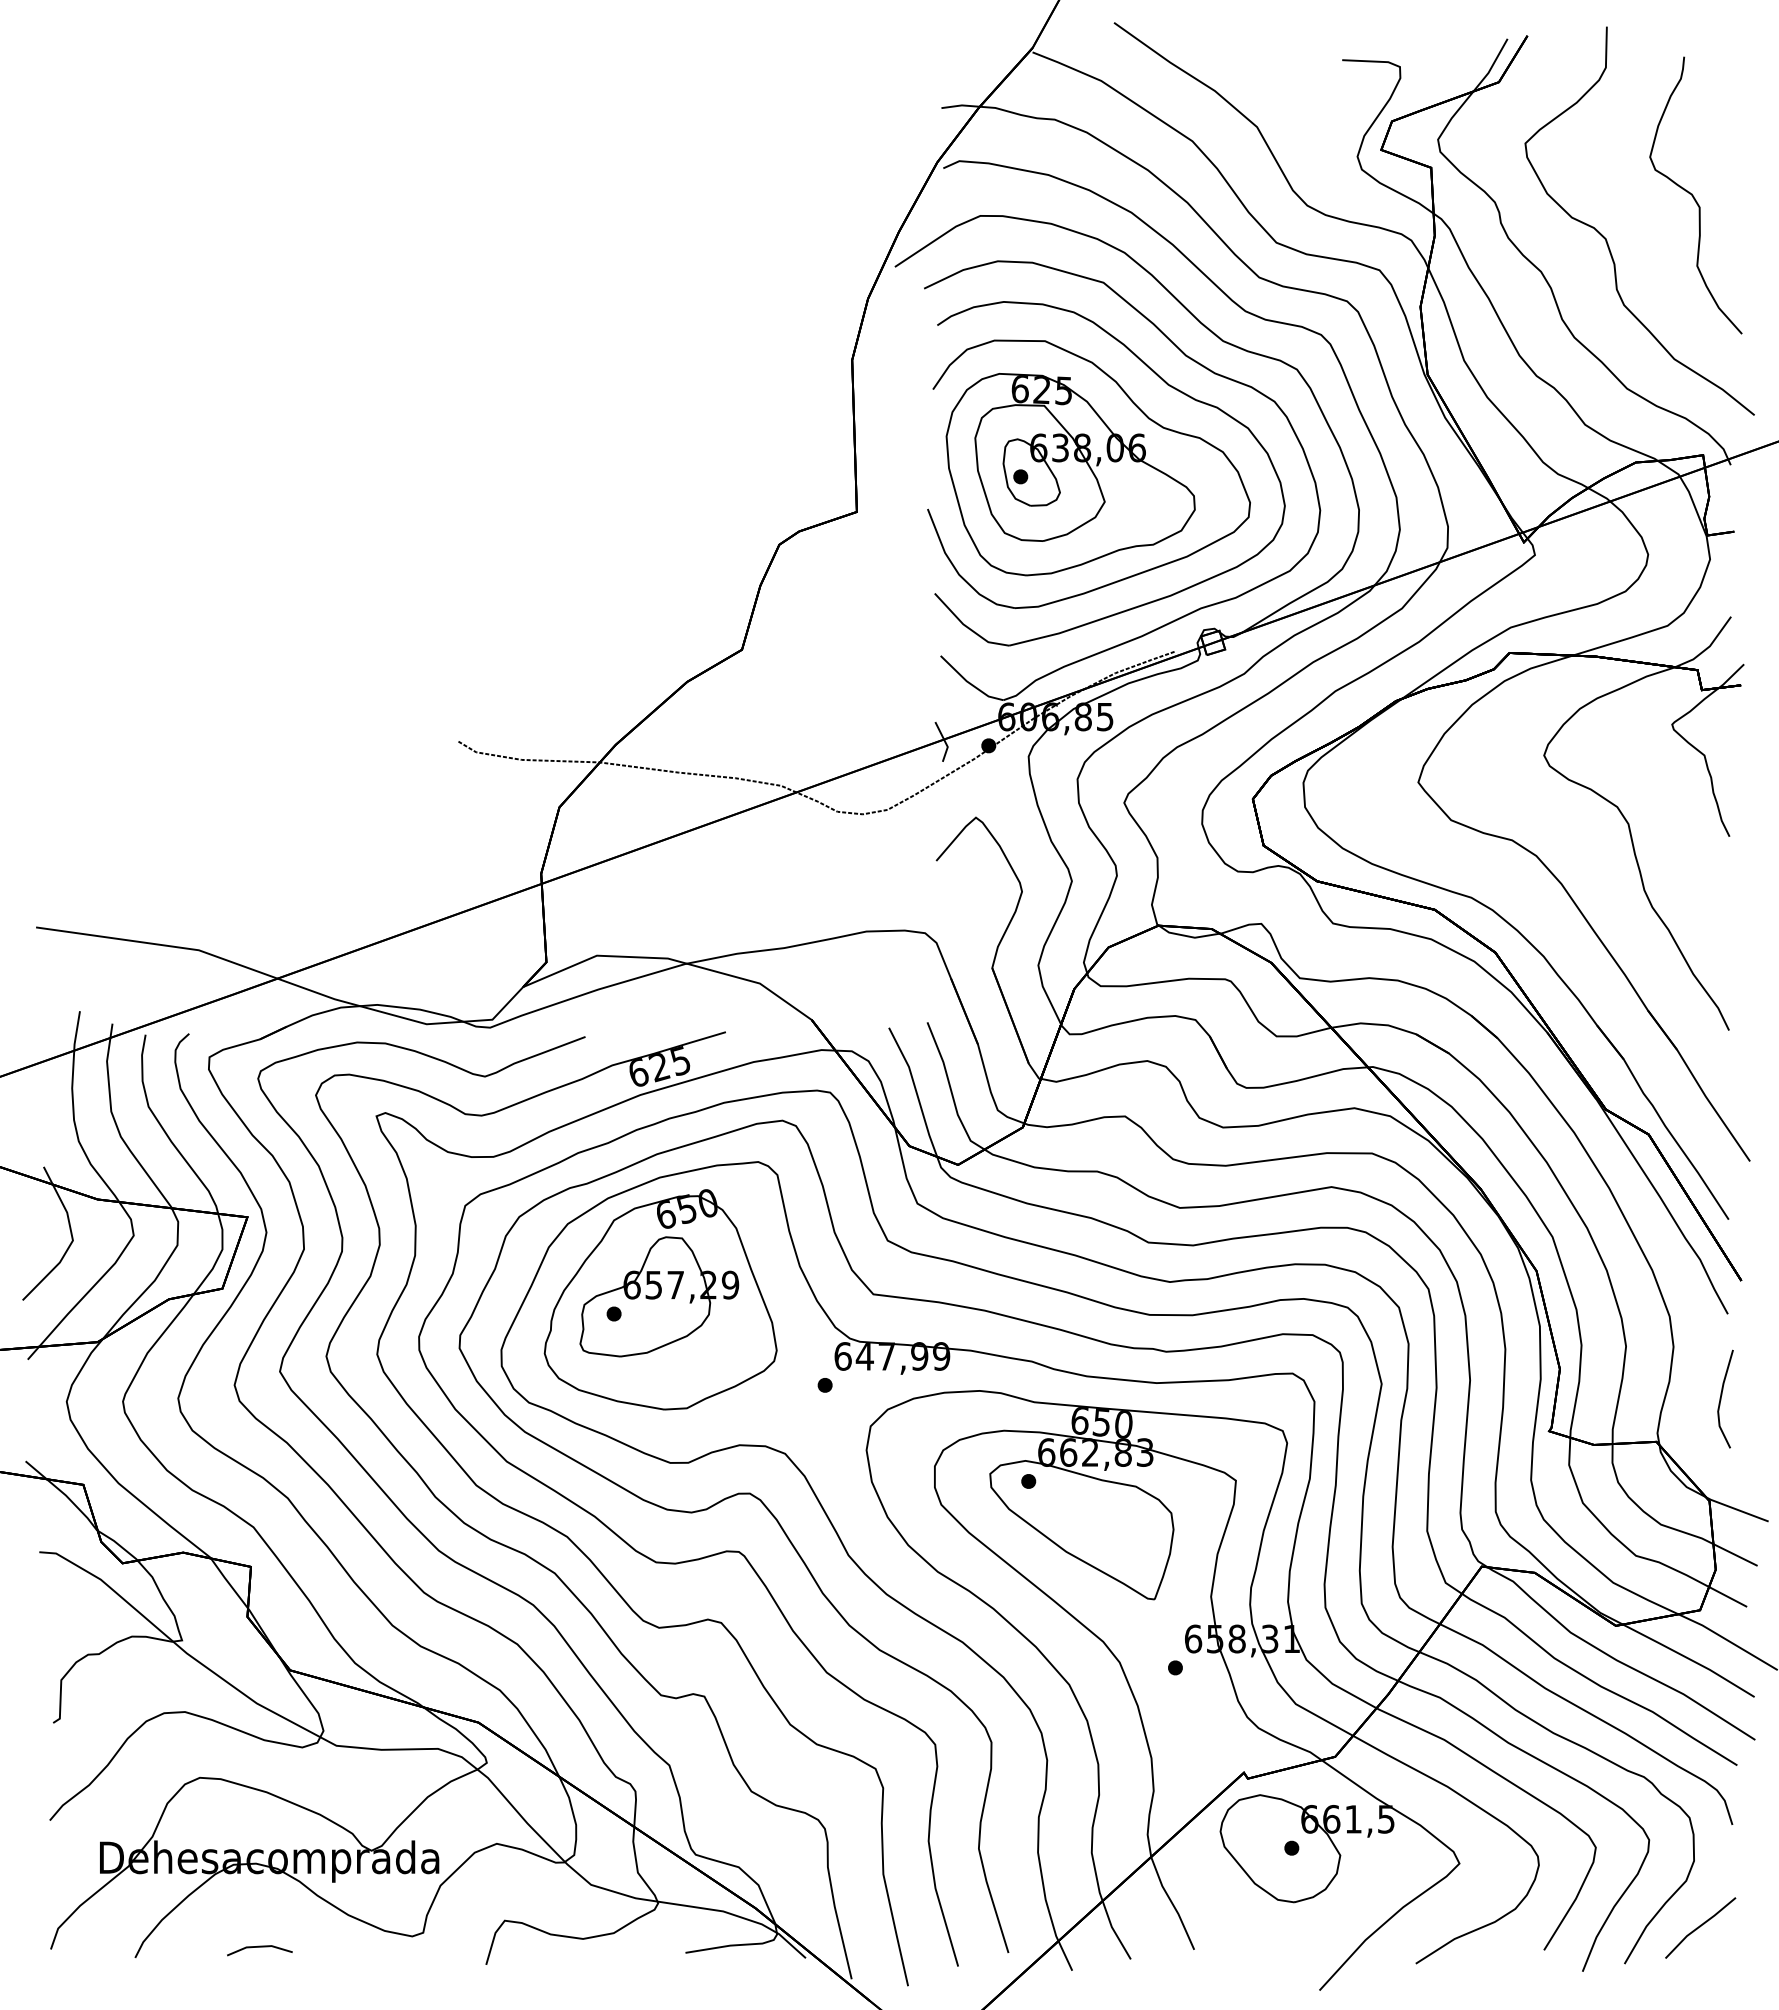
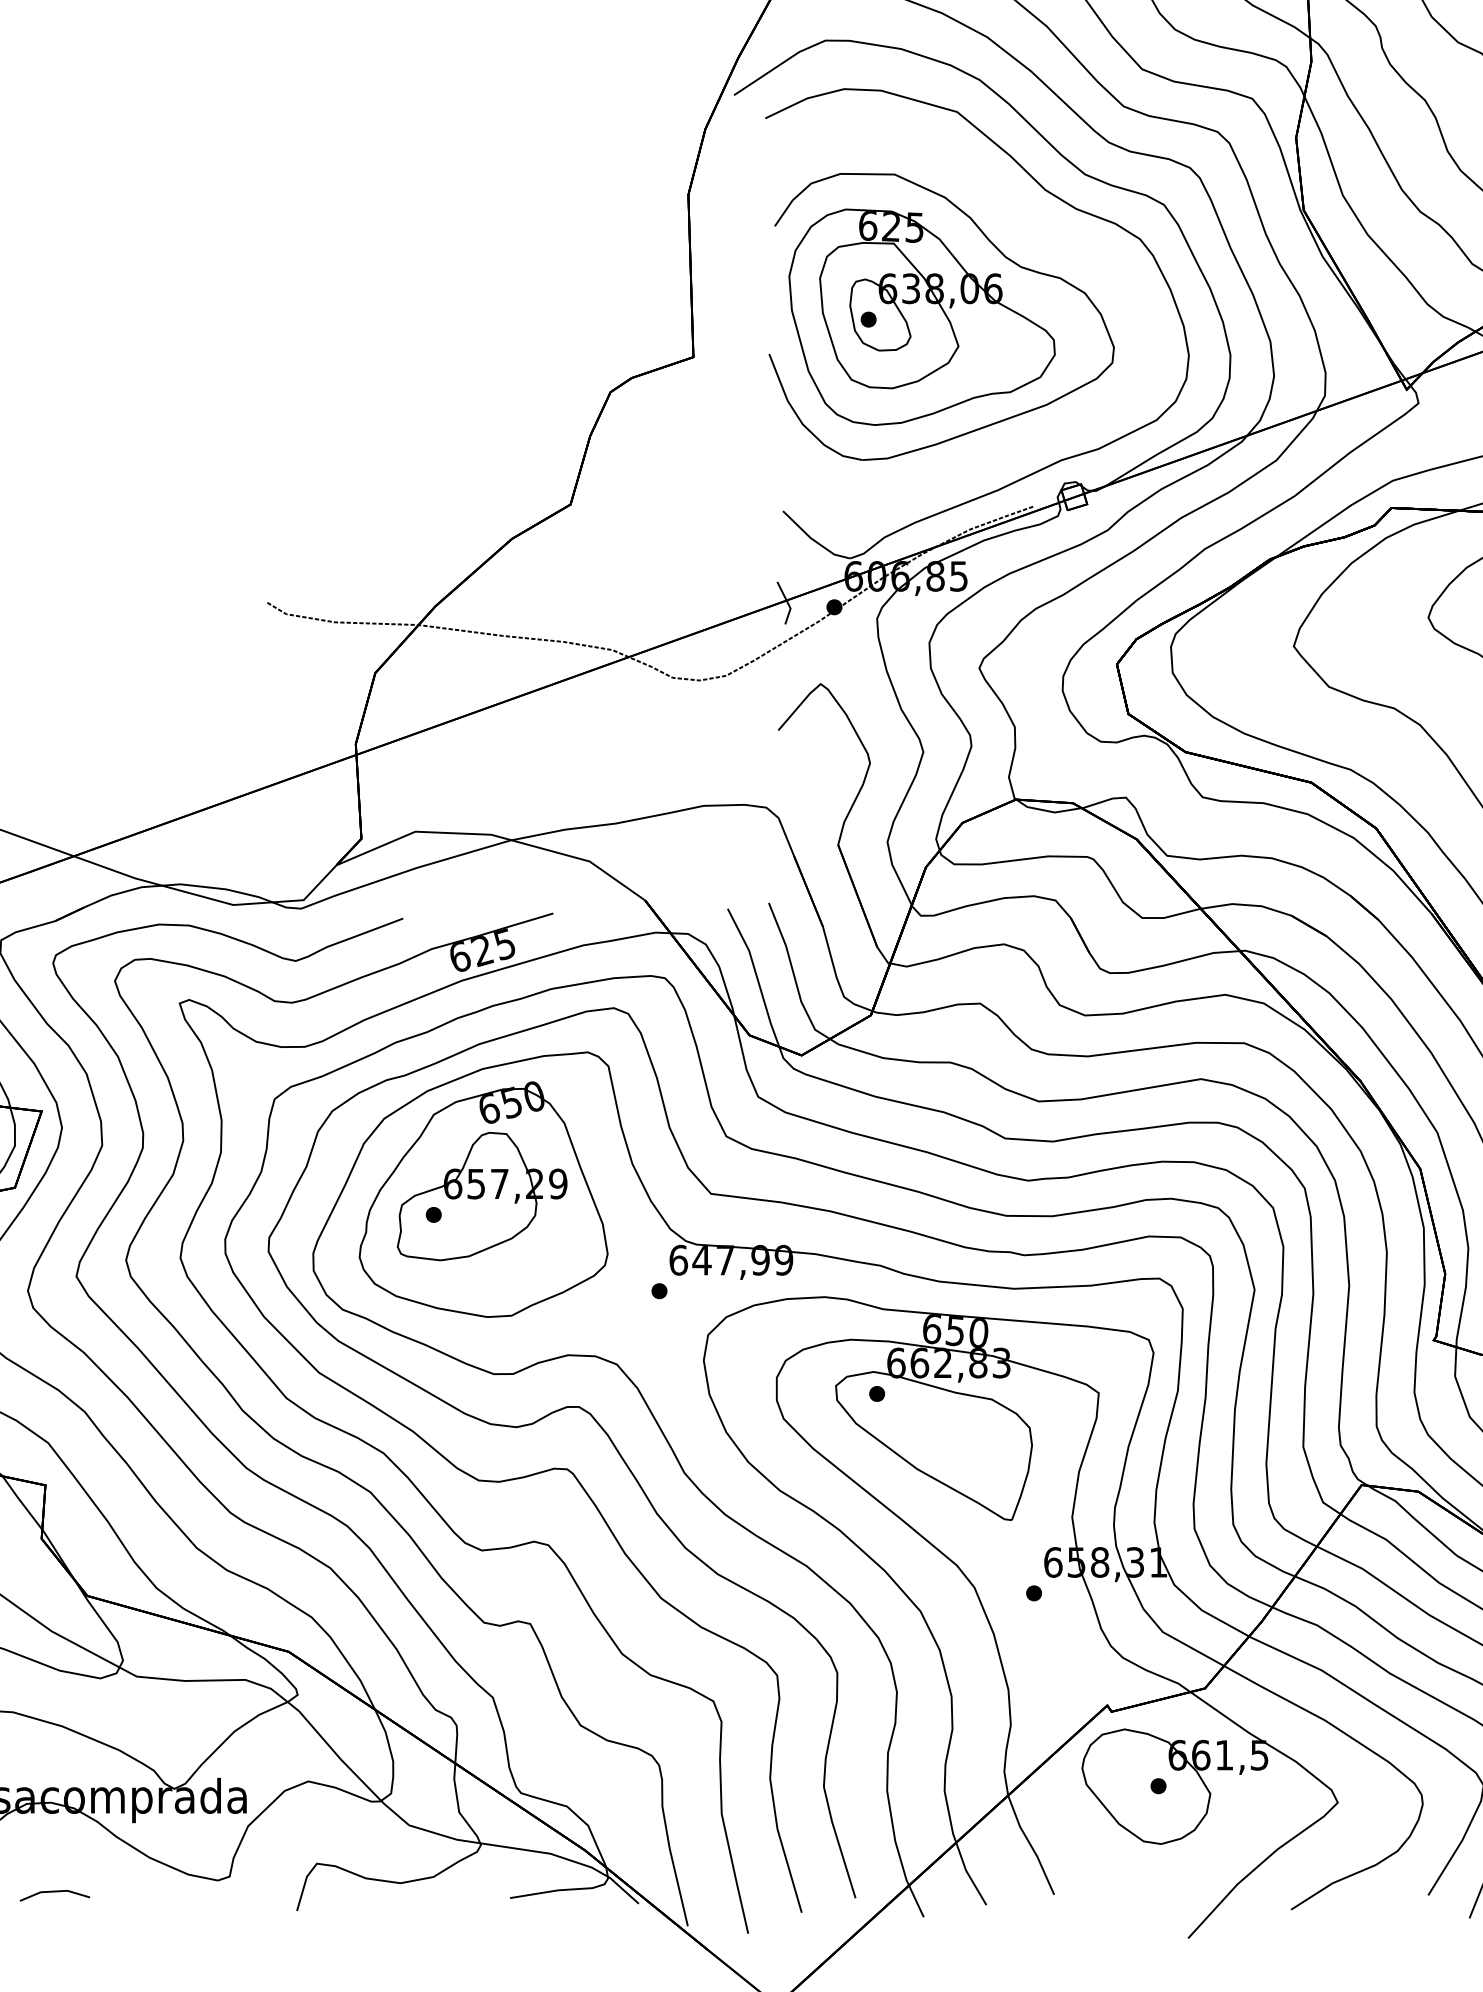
part: (1167, 385) -> (1025, 221), removed

